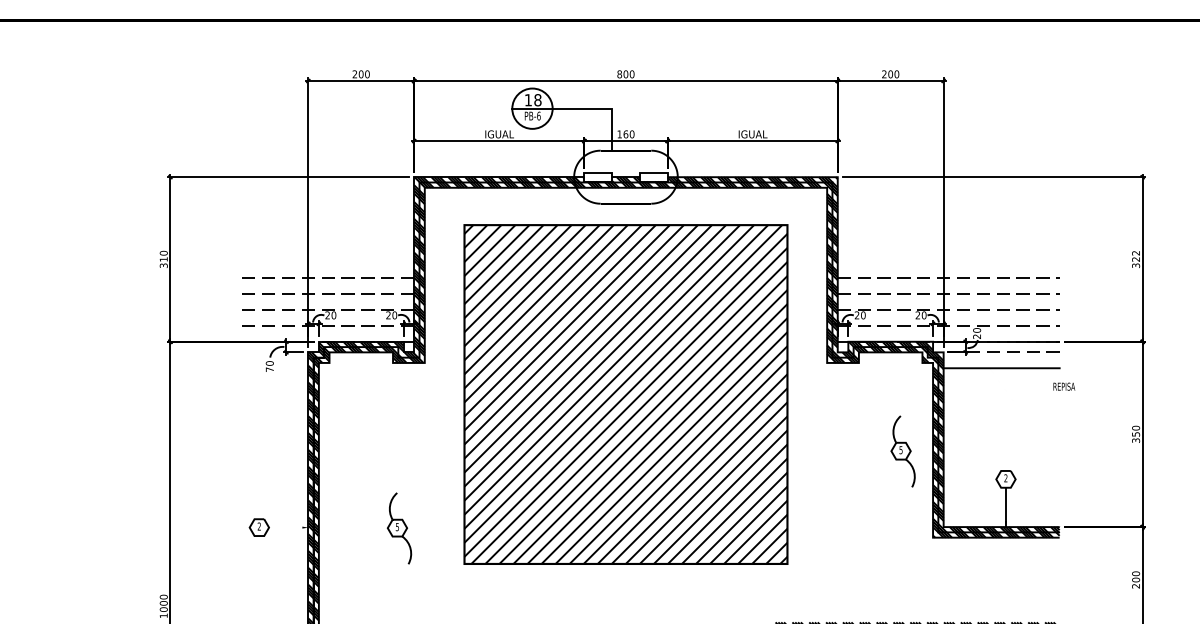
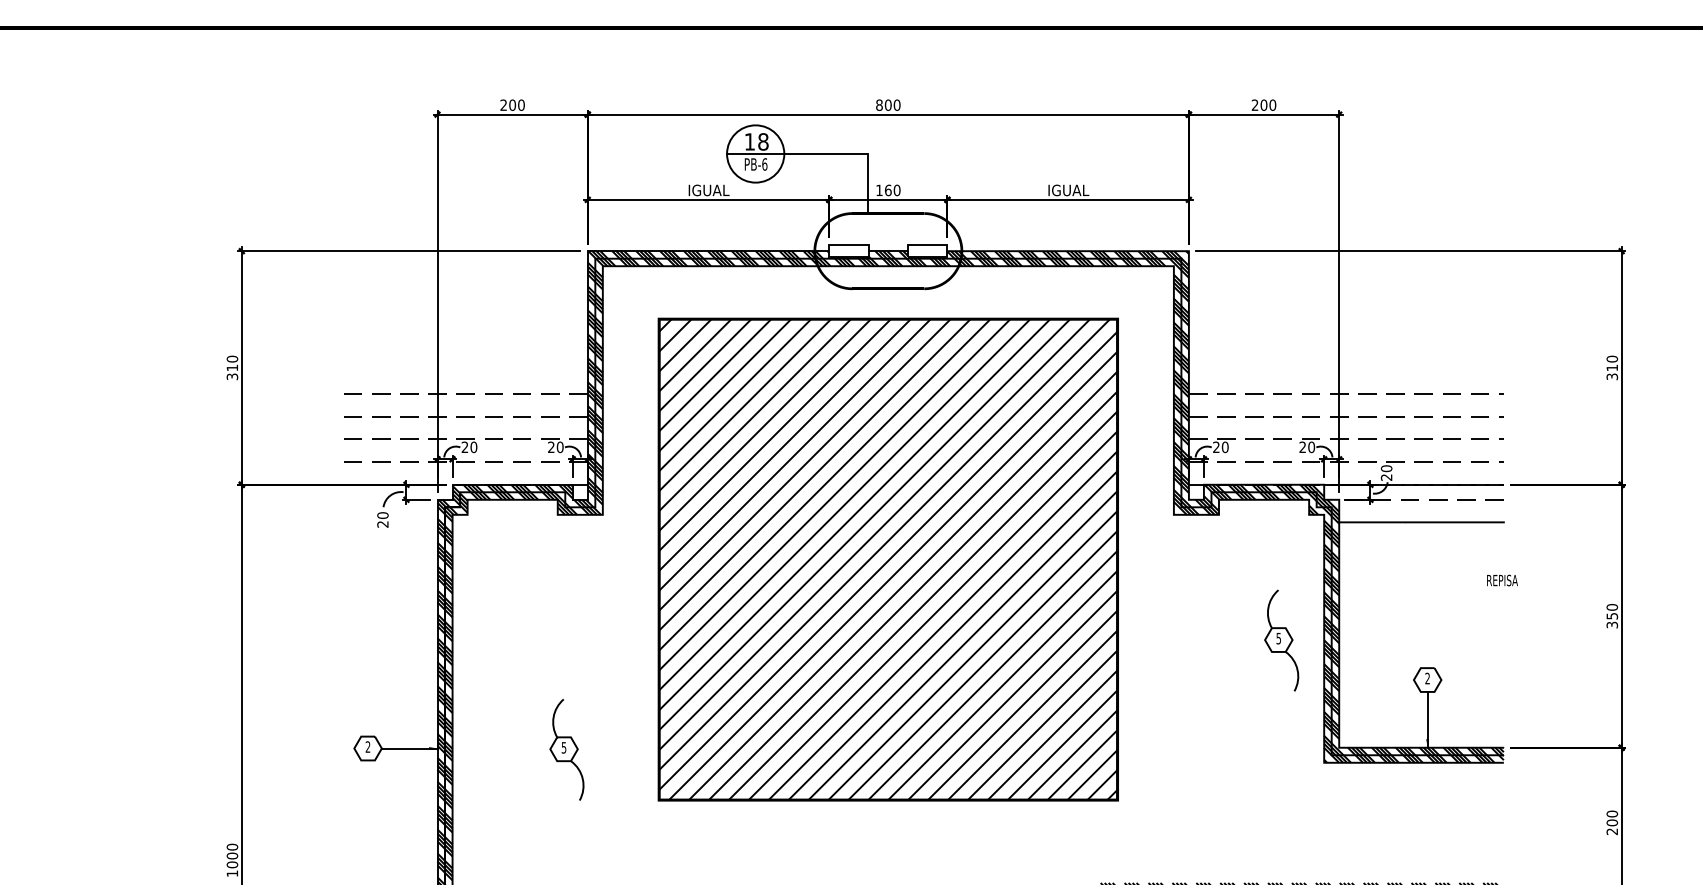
text: (1136, 256) -> (1612, 363), 322 -> 310
text: (269, 369) -> (382, 524), 70 -> 20
text: (1064, 386) -> (1502, 580), moved
line: (288, 527) -> (409, 748), added

